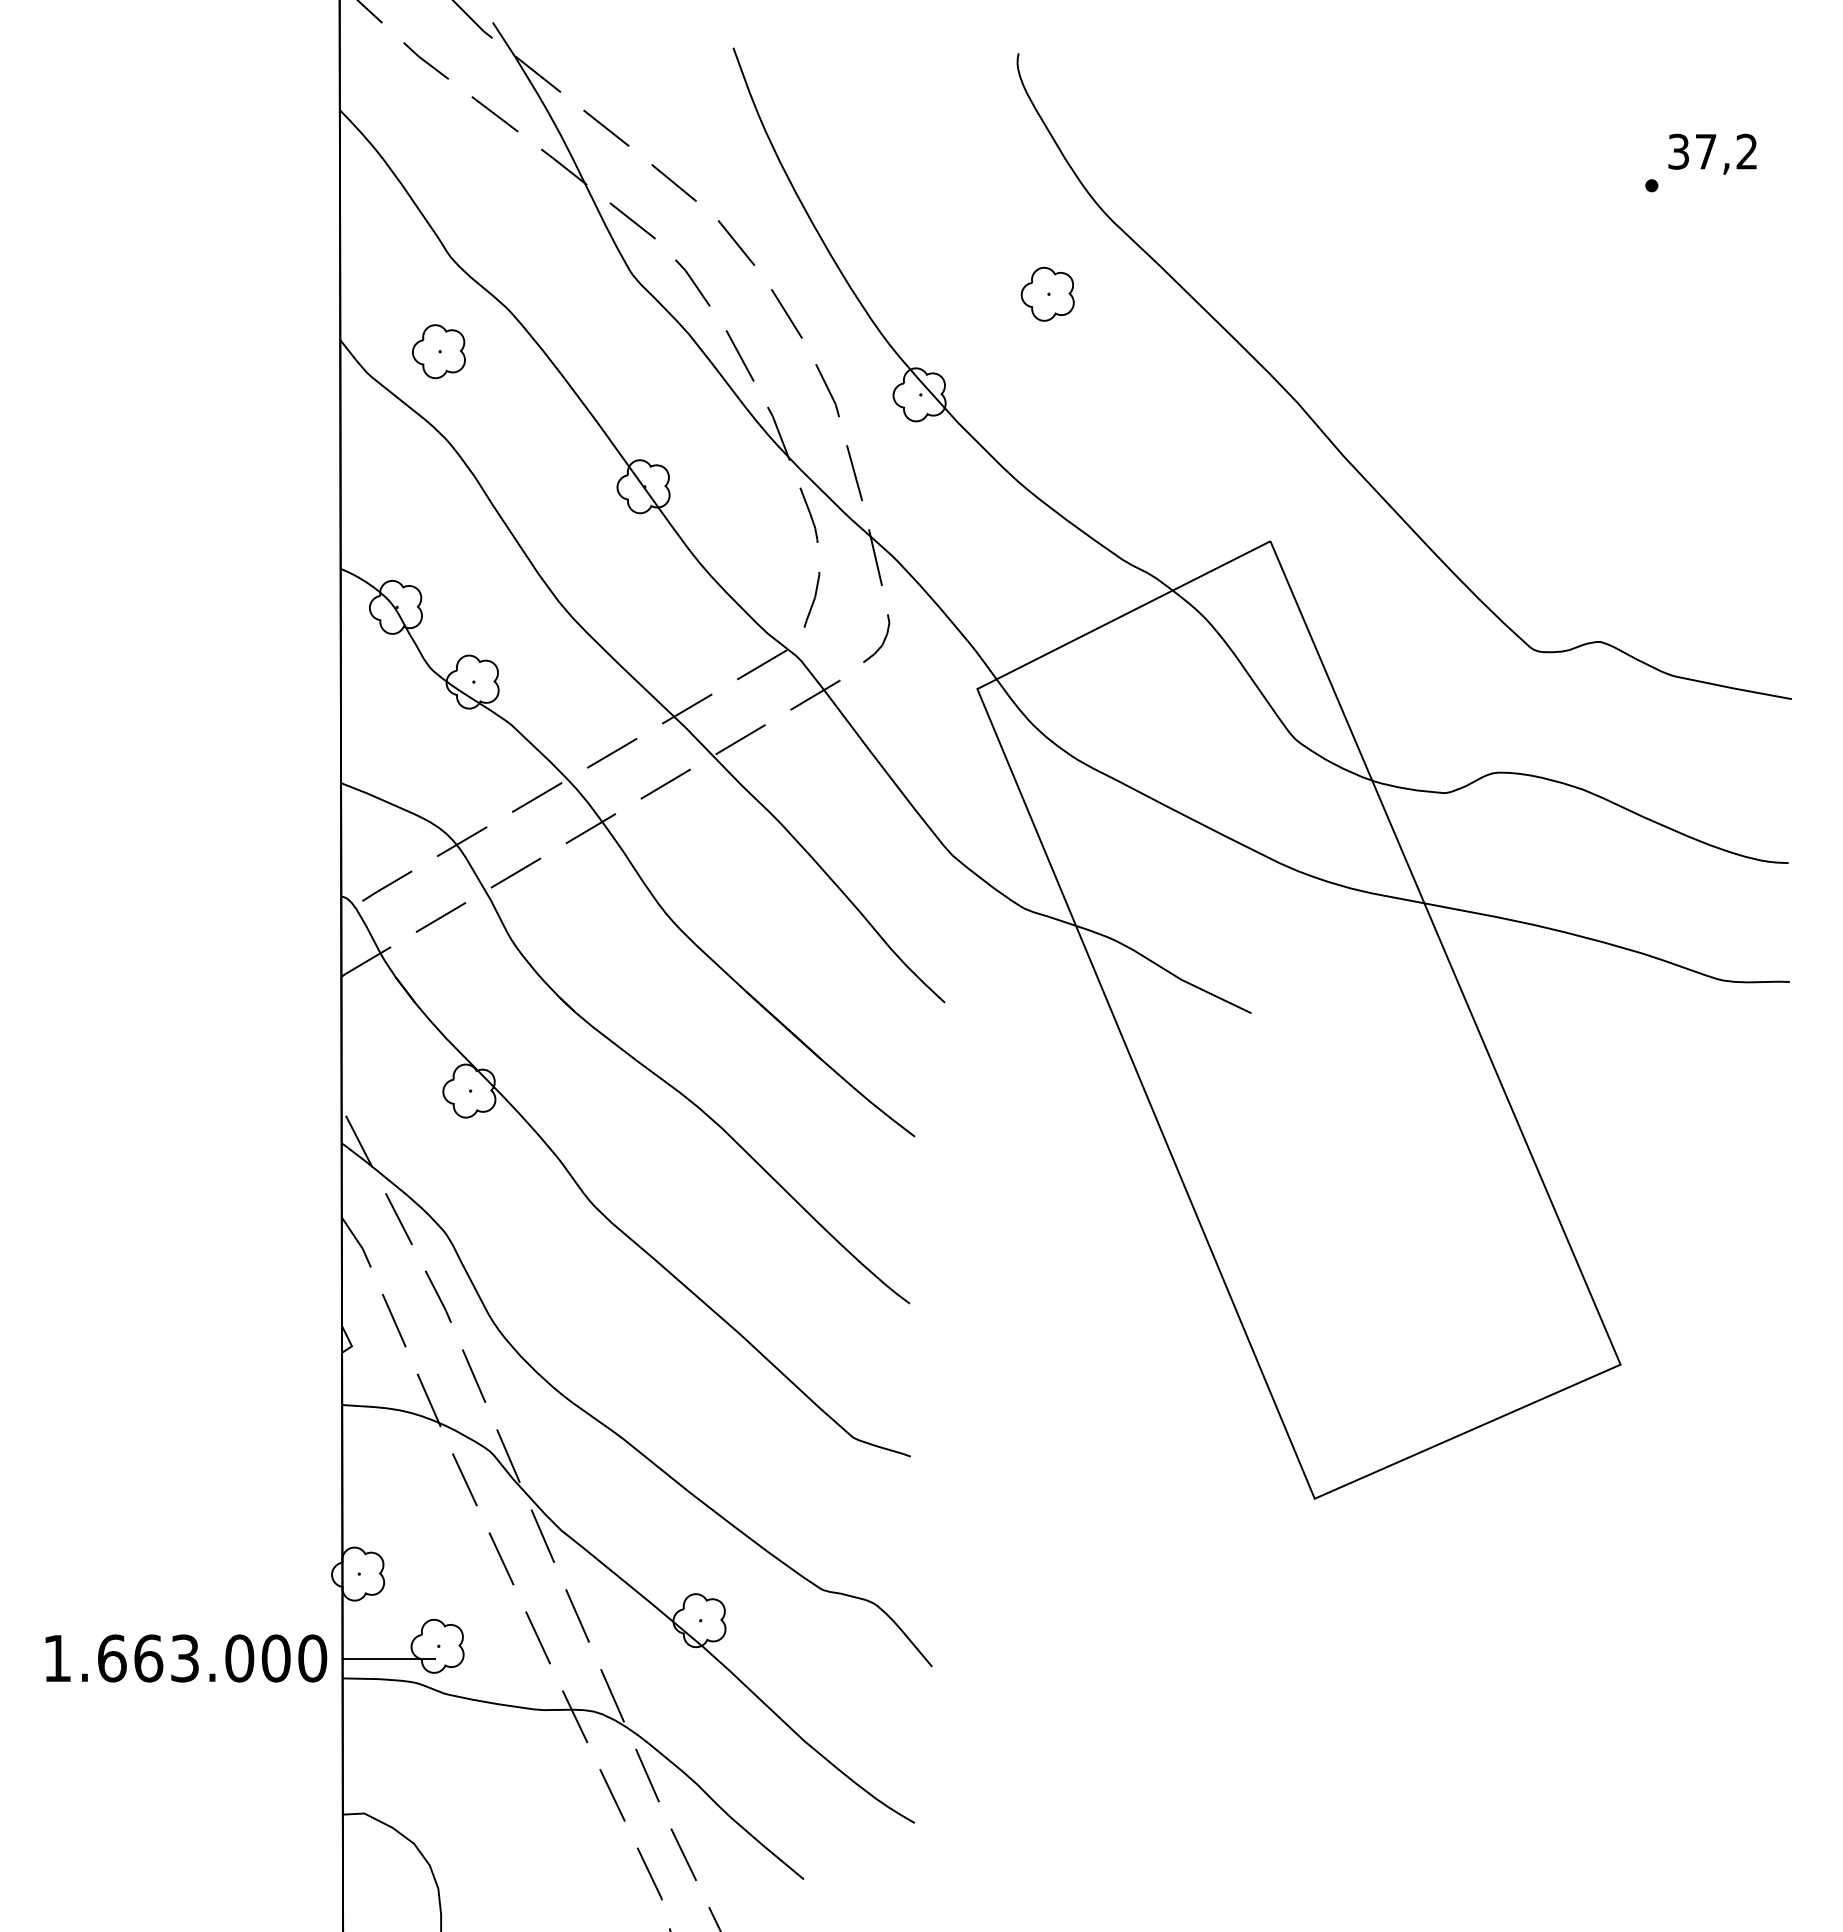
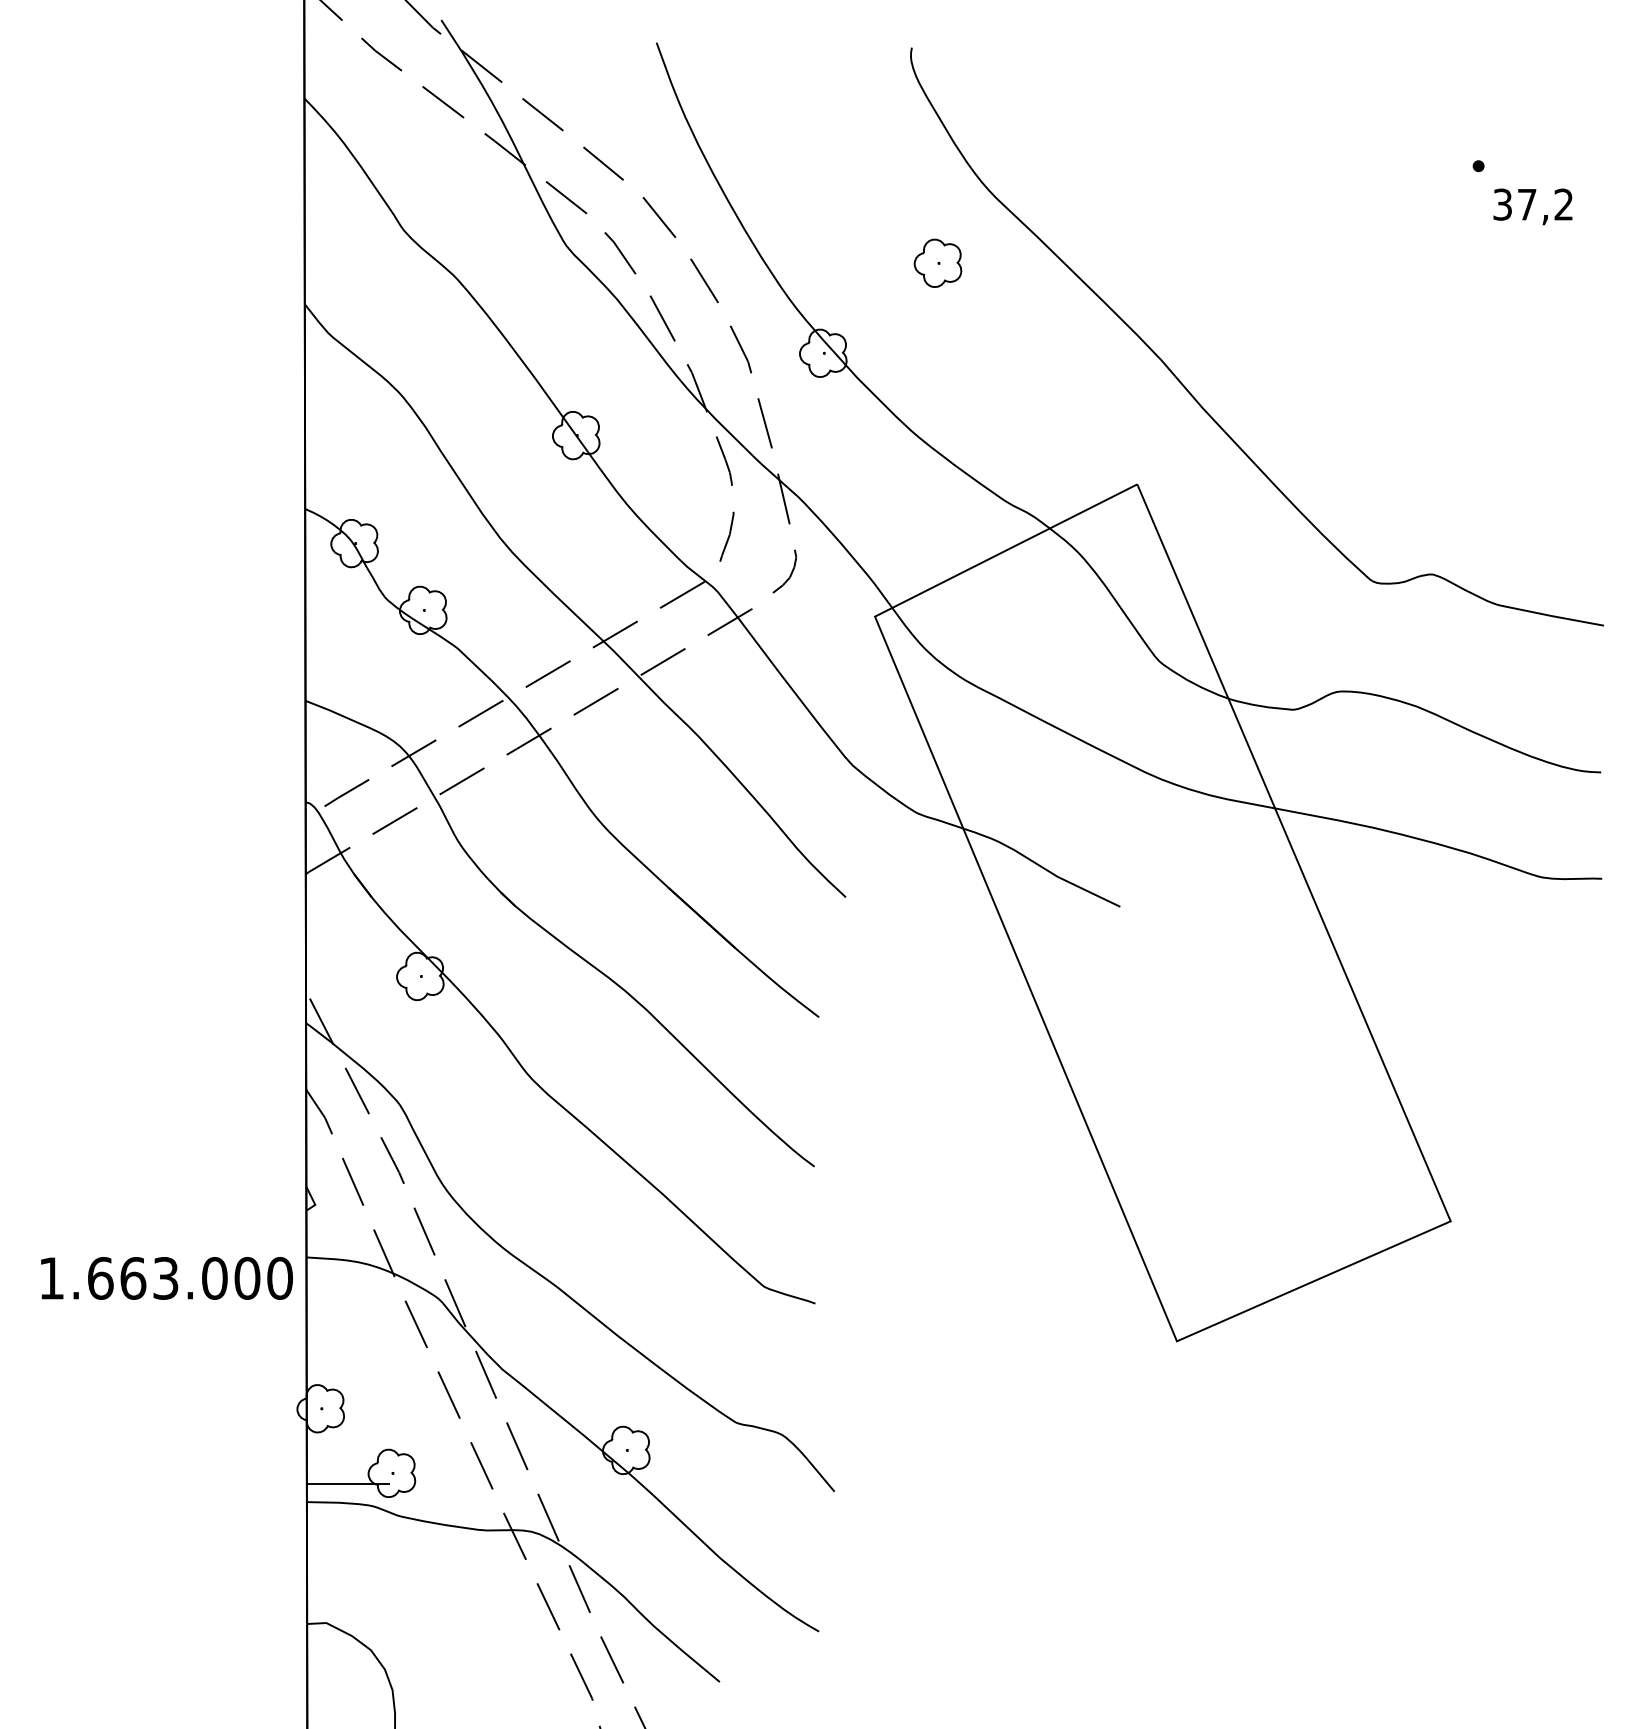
text: (1712, 153) -> (1532, 206), moved
part: (438, 351) -> (392, 314), removed
text: (186, 1658) -> (167, 1278), moved

